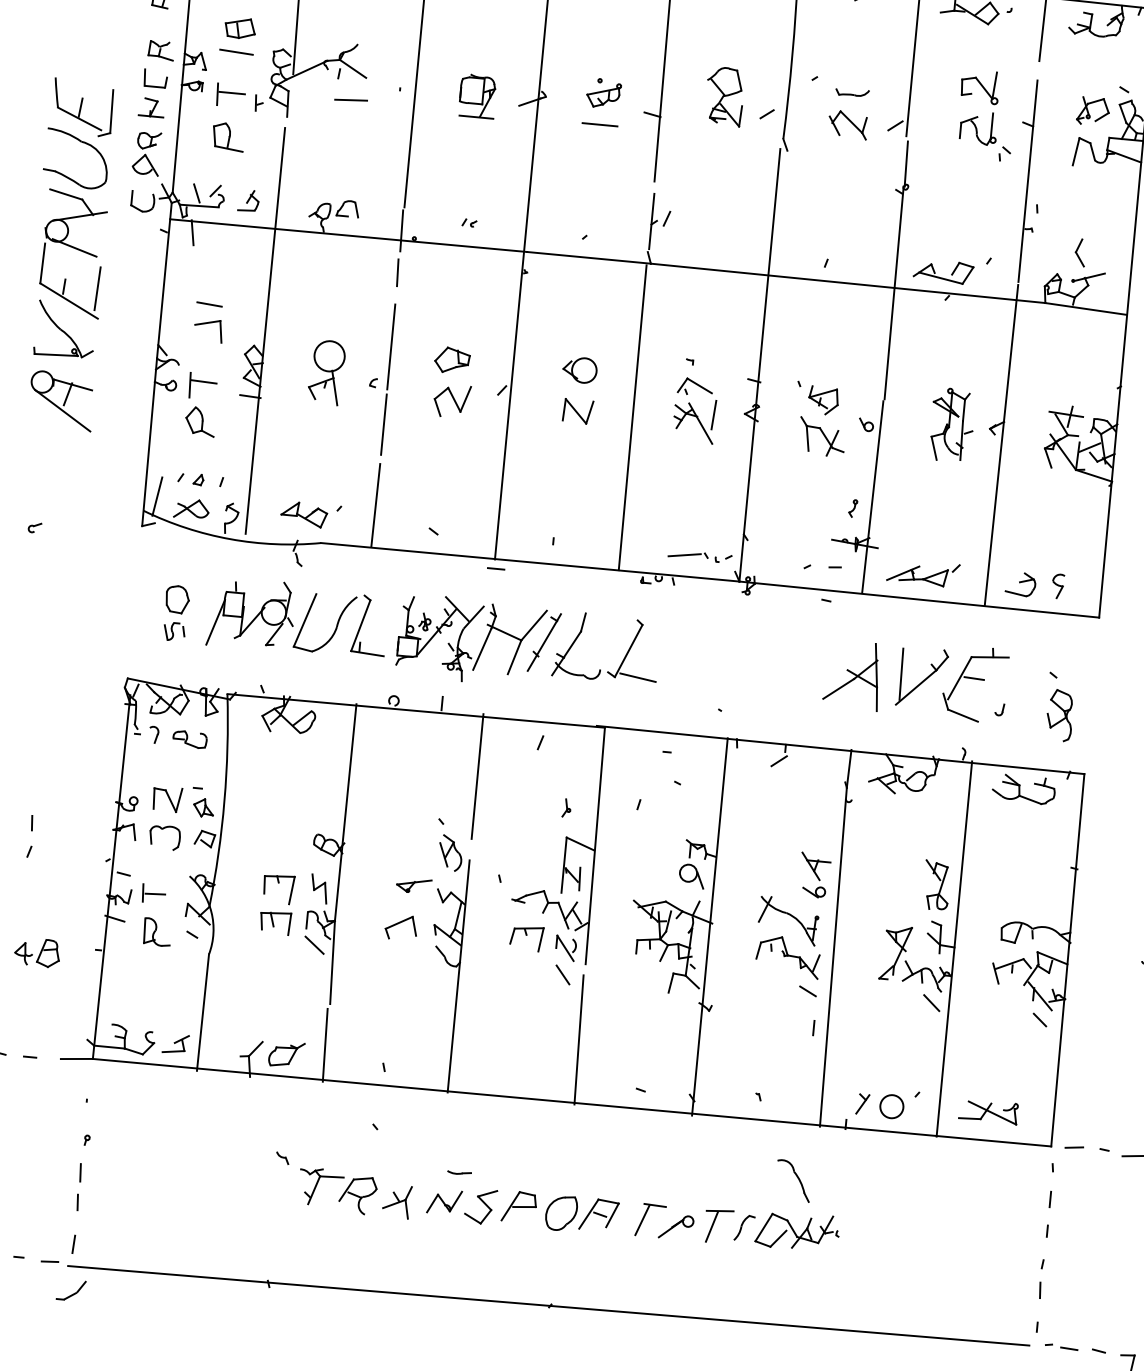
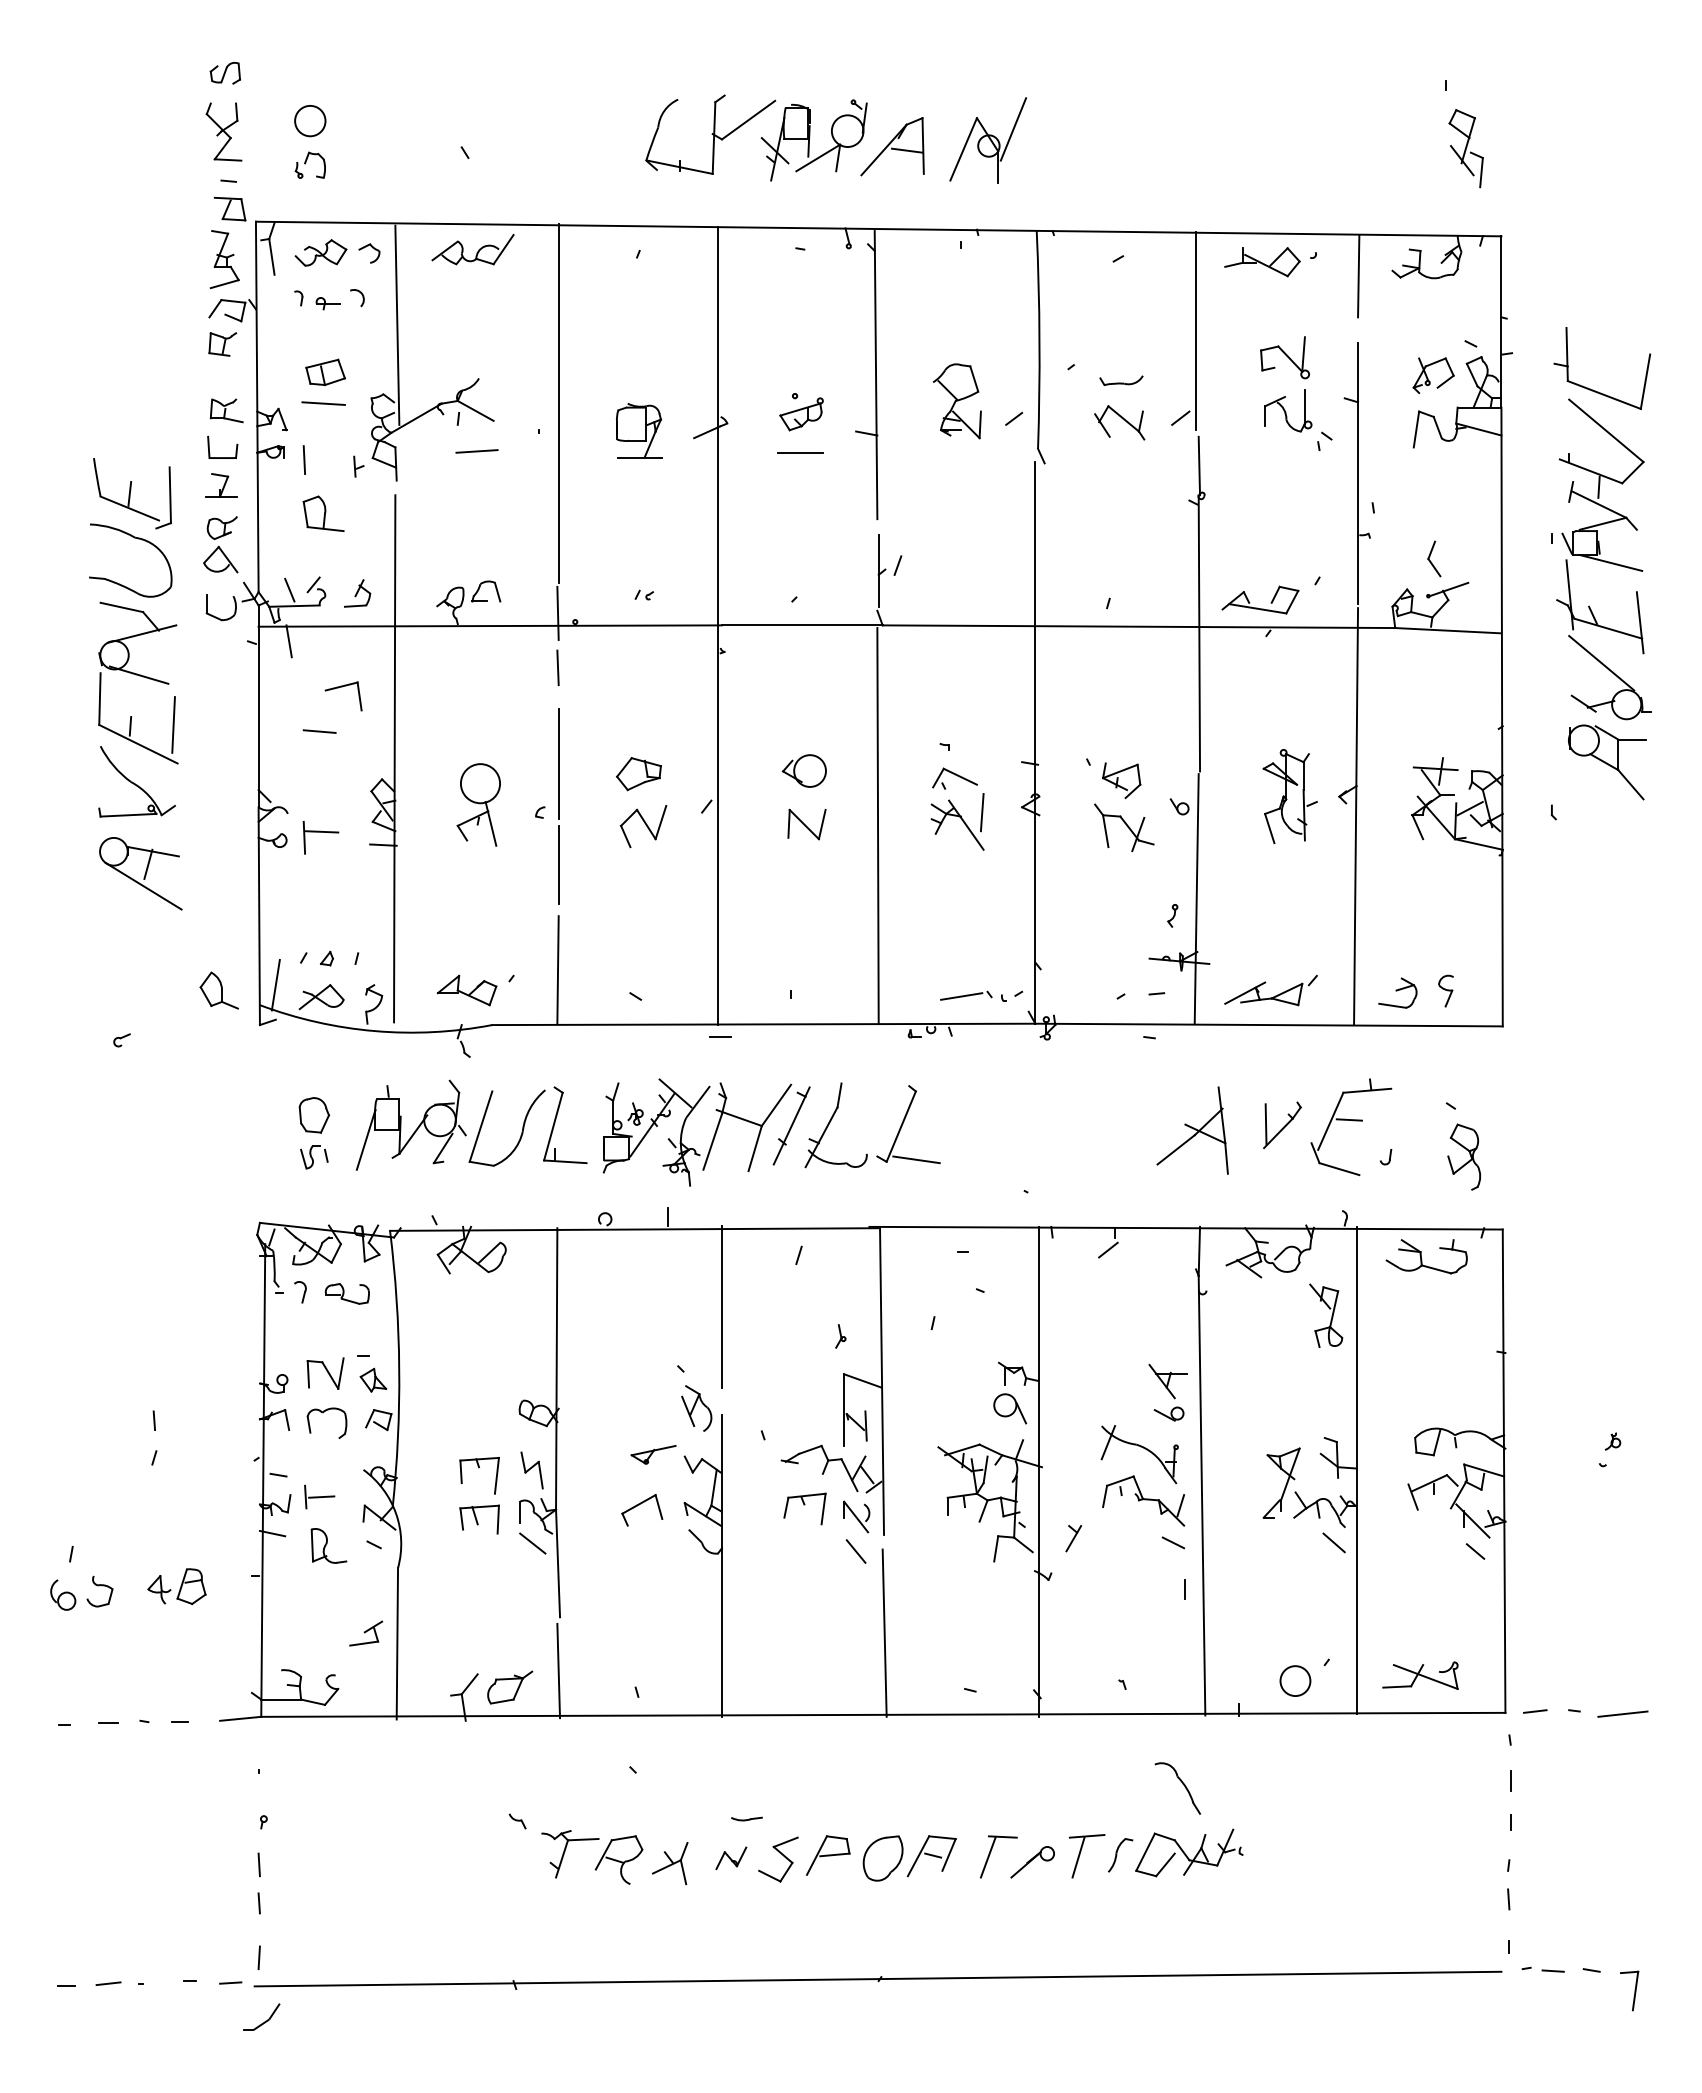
line: (231, 92) -> (322, 456), removed
part: (208, 323) -> (342, 687), moved
part: (199, 421) -> (218, 990), moved
part: (922, 677) -> (1282, 1125), size x0.6
part: (936, 885) -> (1326, 1315), moved
part: (176, 1044) -> (366, 1633), moved
part: (862, 1104) -> (1073, 1538), moved
part: (444, 1202) -> (731, 1858), size x0.7

